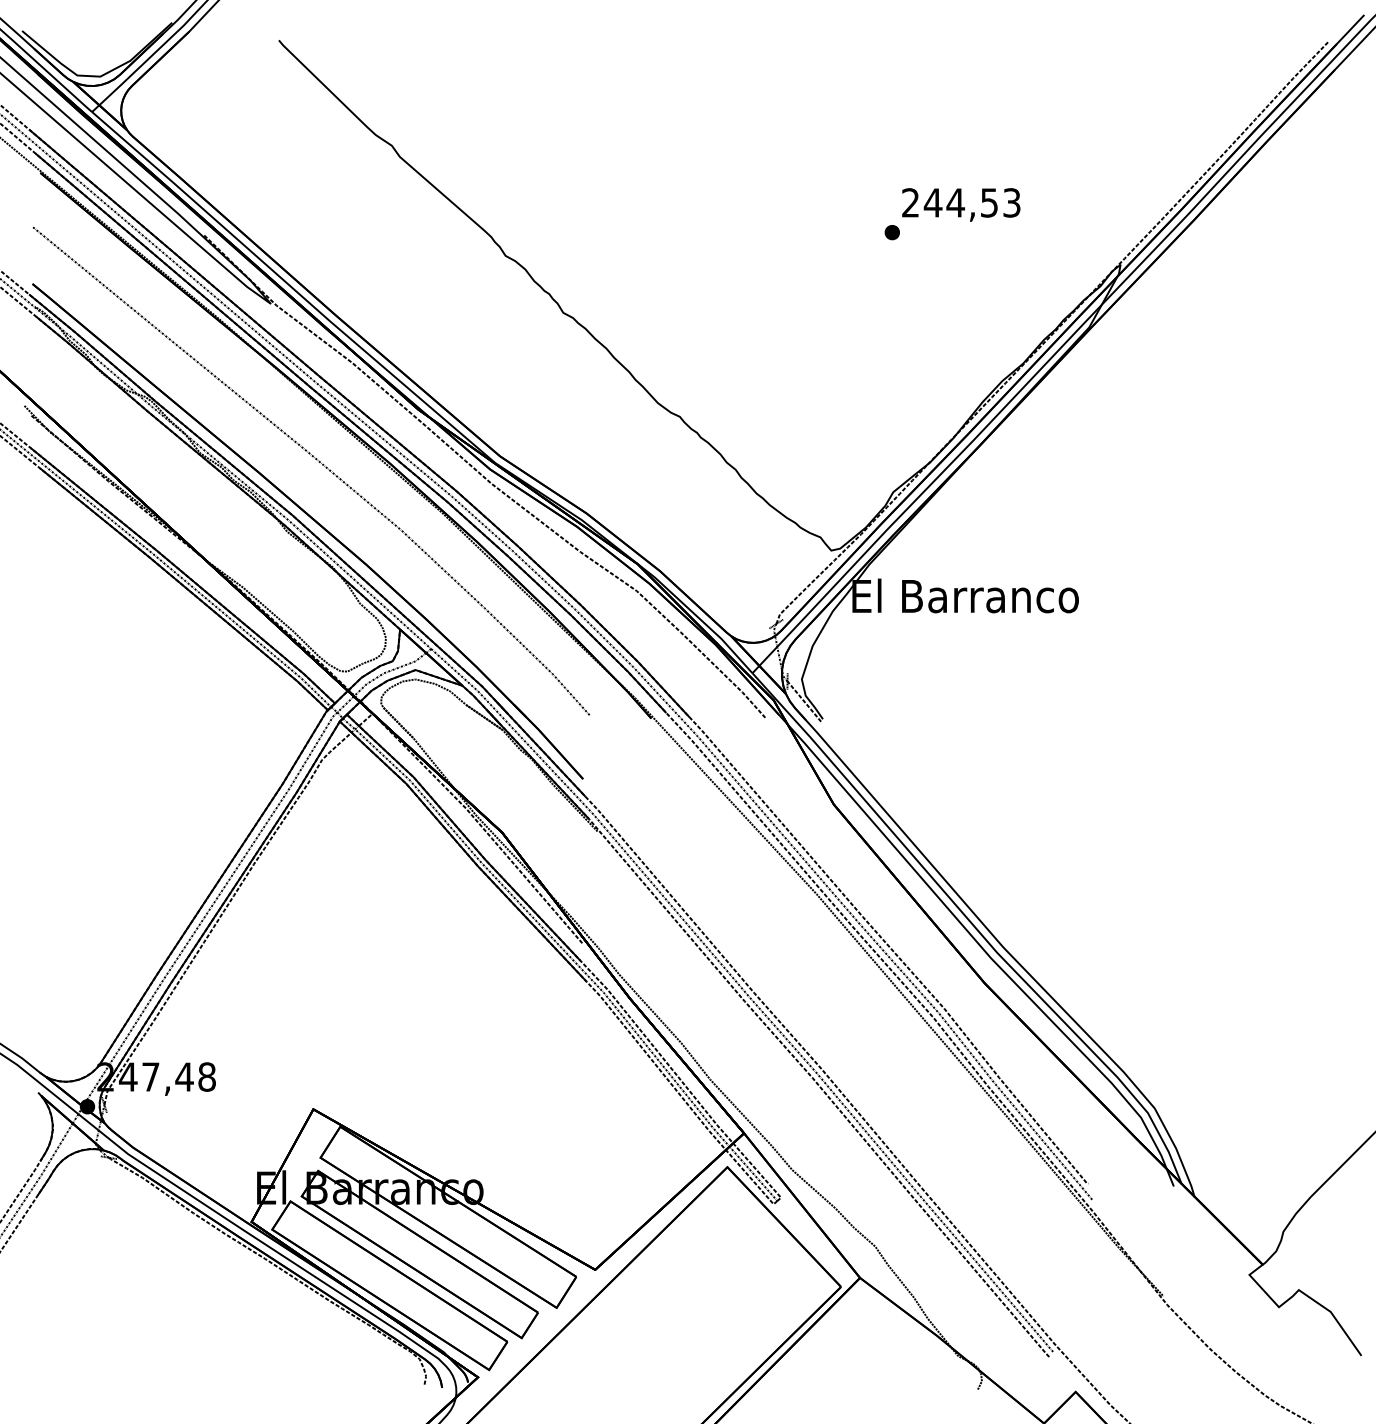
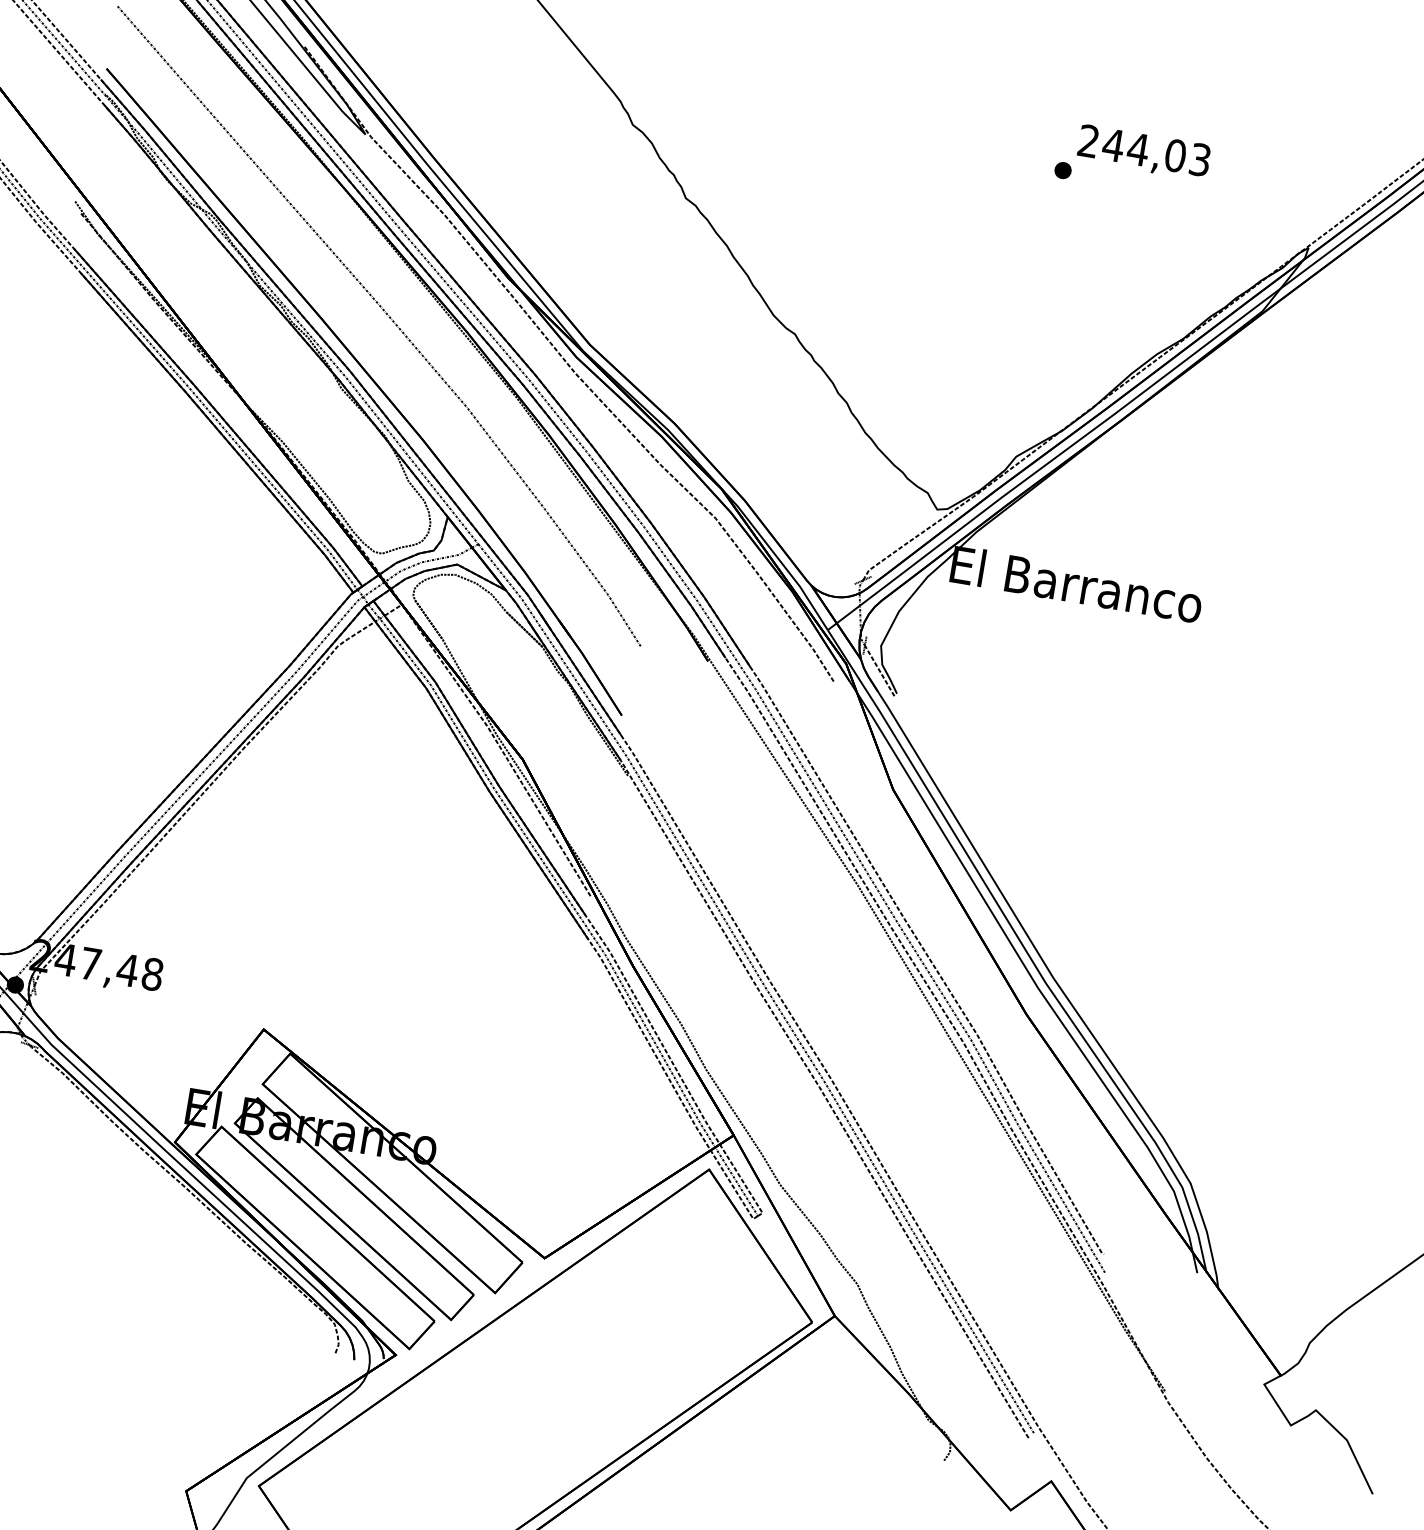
text: (989, 202) -> (1175, 155), 244,53 -> 244,03

